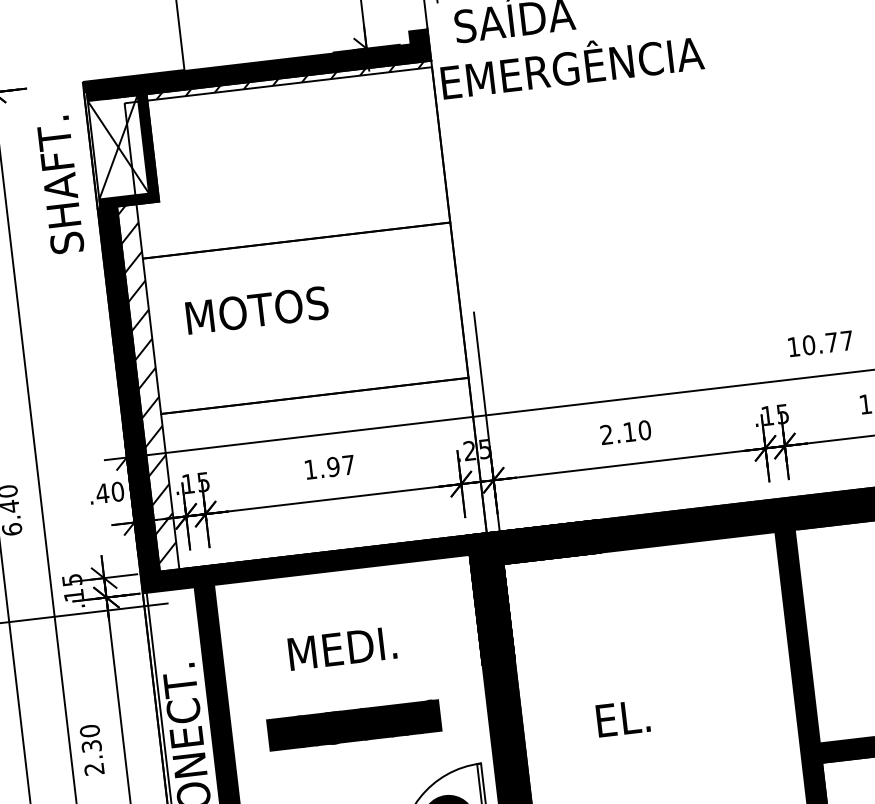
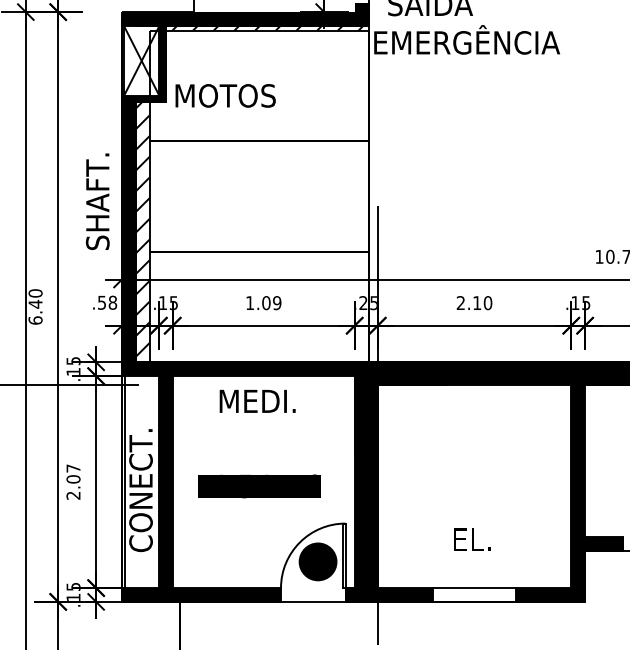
text: (59, 184) -> (97, 201), moved
text: (256, 309) -> (225, 95), moved
text: (340, 466) -> (271, 303), 1.97 -> 1.09
text: (110, 492) -> (107, 302), .40 -> .58
text: (342, 647) -> (257, 400), moved
text: (623, 718) -> (472, 539), moved
text: (90, 738) -> (73, 473), 2.30 -> 2.07

